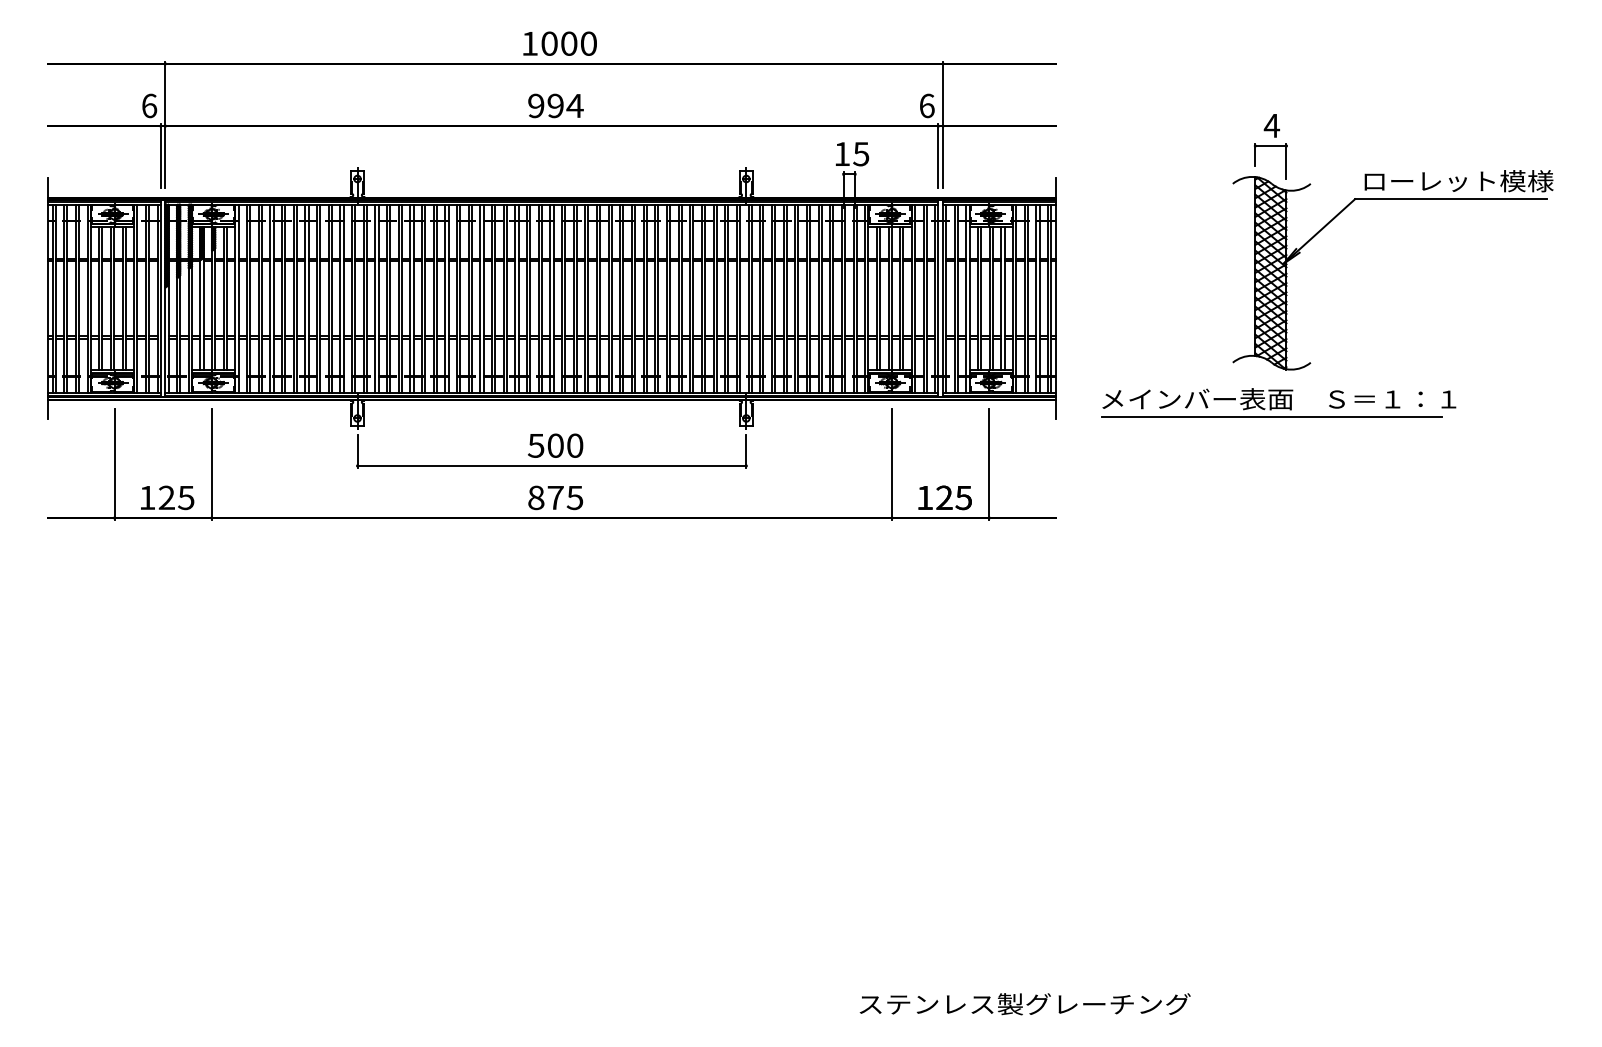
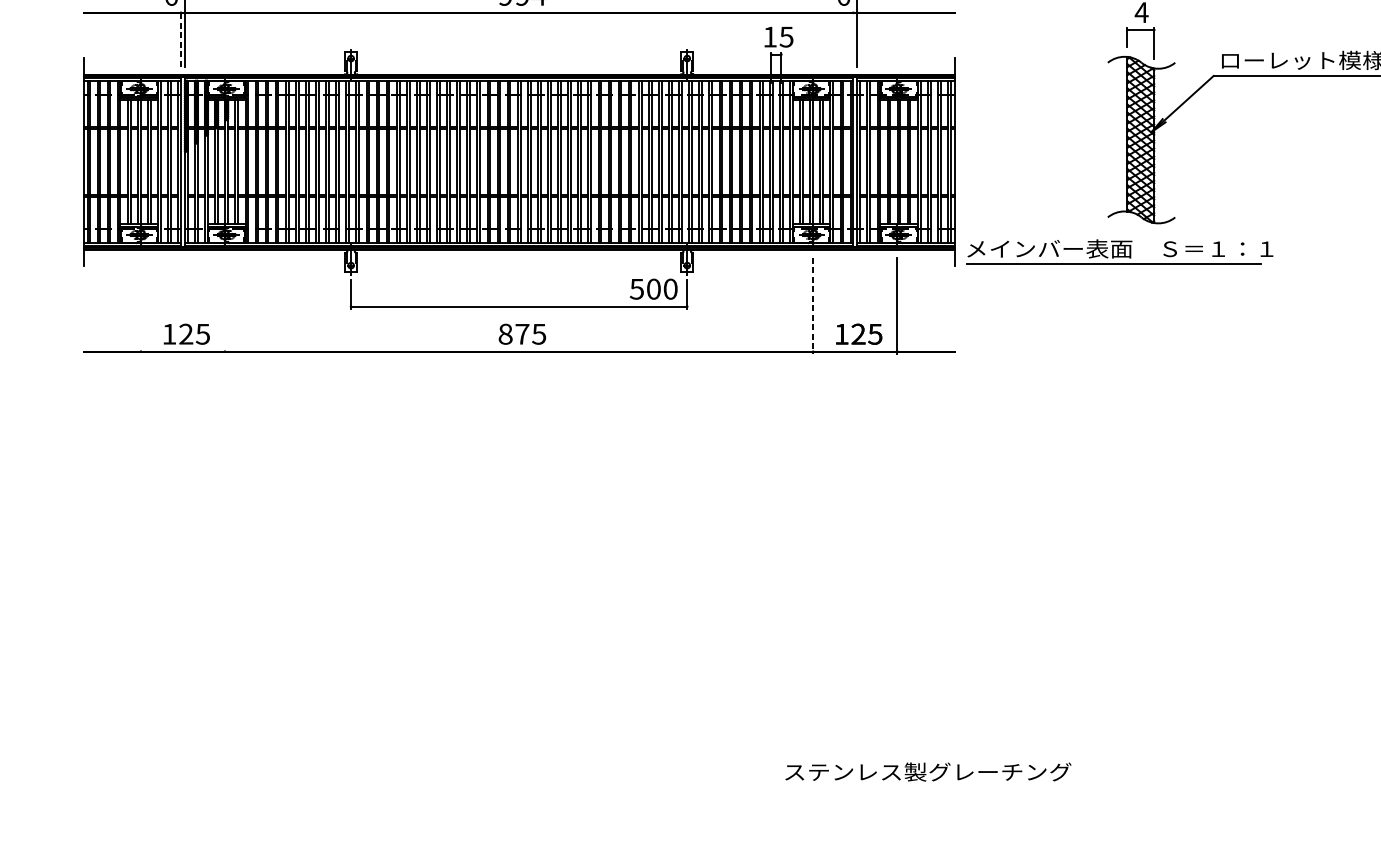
line: (160, 155) -> (180, 38), solid -> dashed
line: (938, 155) -> (853, 38), removed
part: (1278, 402) -> (1119, 251), moved
text: (555, 445) -> (653, 288), moved
line: (114, 464) -> (140, 305), removed
line: (211, 464) -> (224, 305), removed
line: (892, 464) -> (813, 305), solid -> dashed

